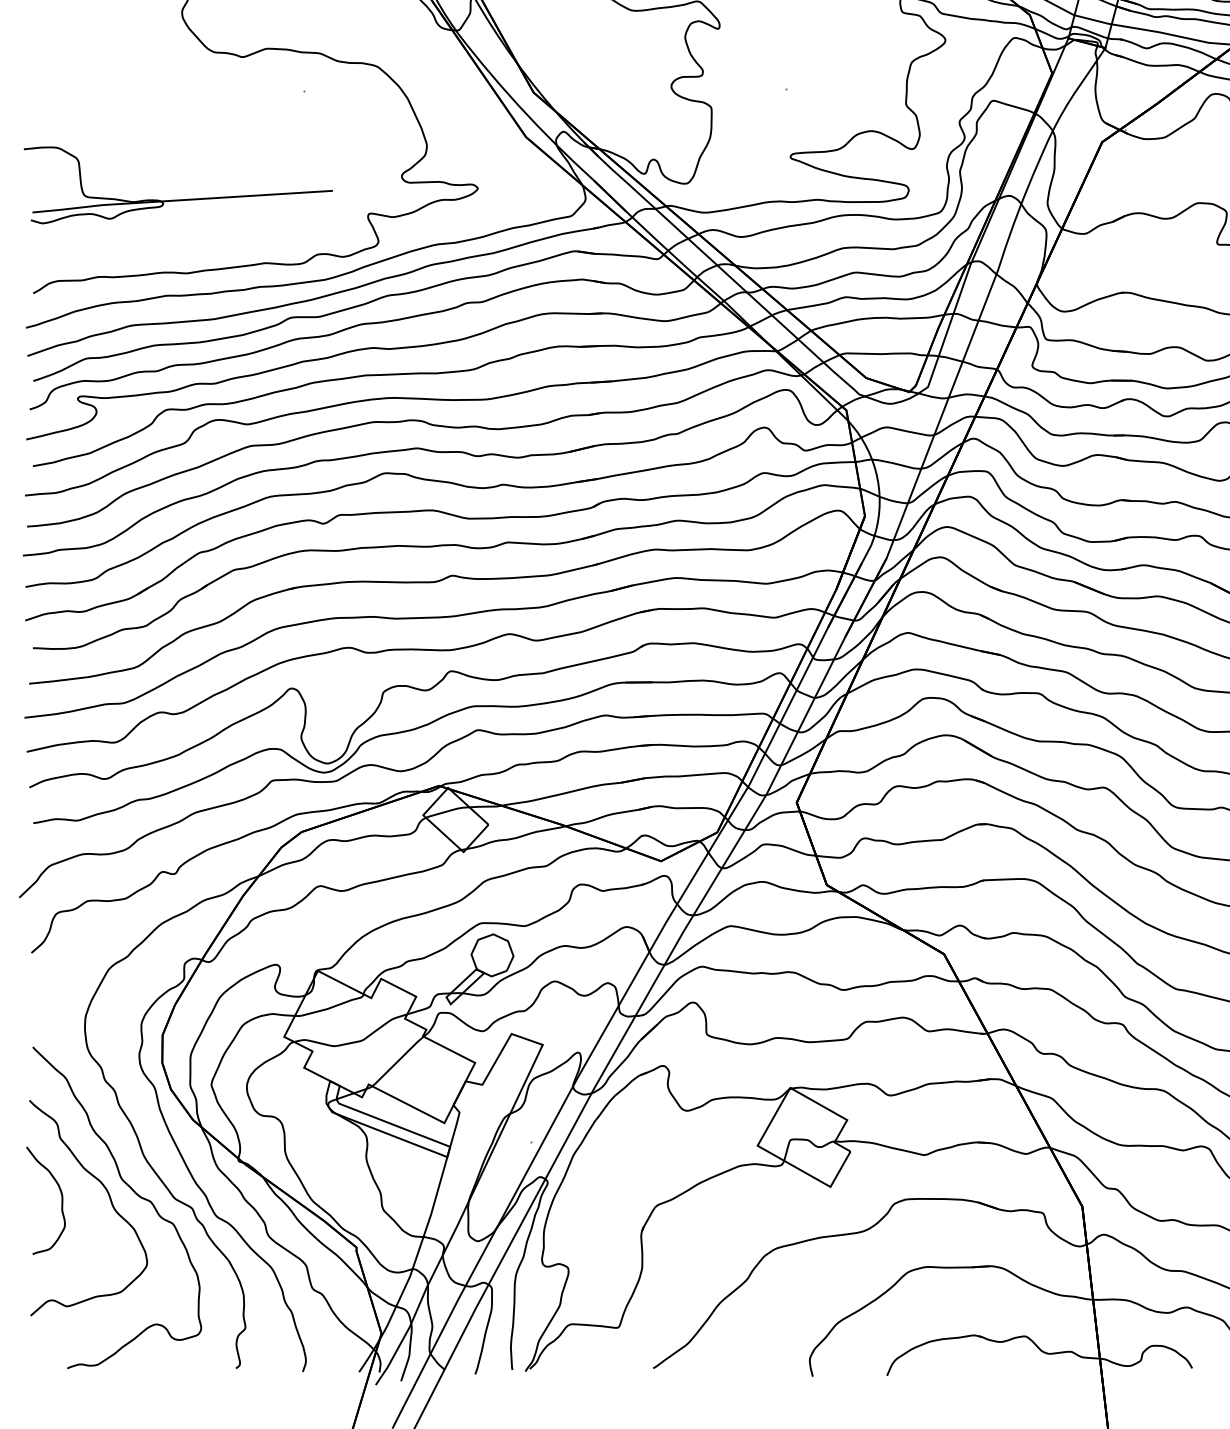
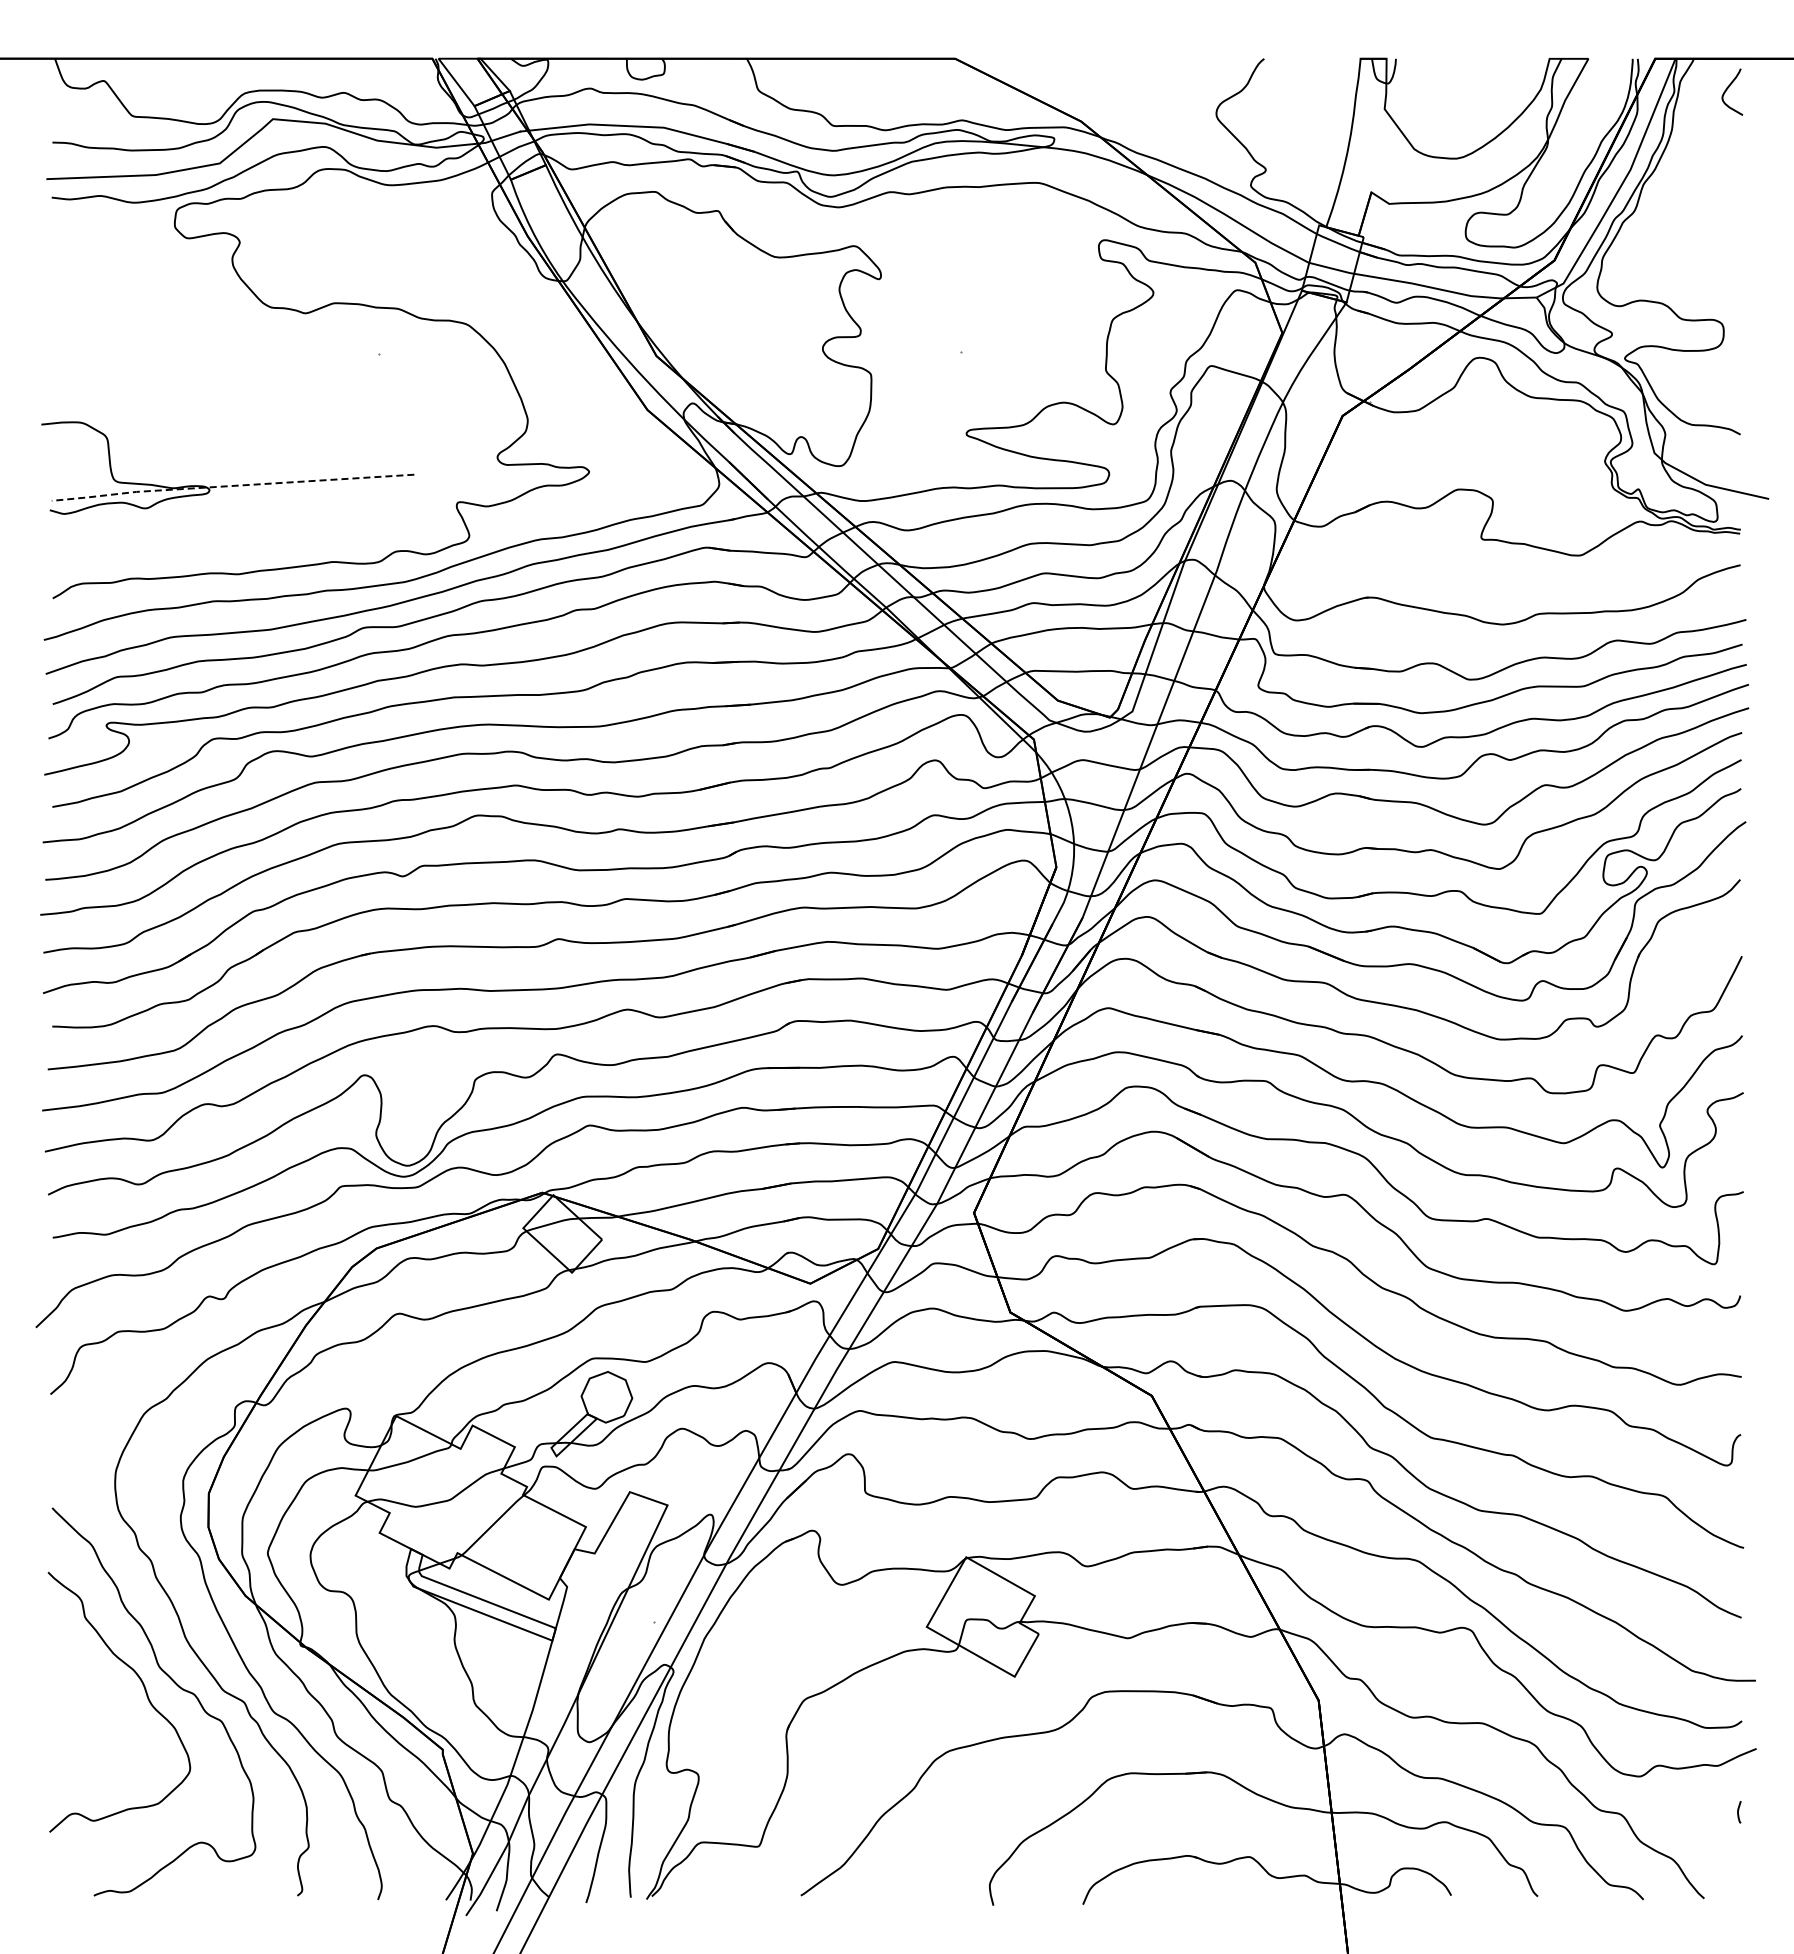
line: (181, 200) -> (231, 486), solid -> dashed
curve: (61, 1204) -> (86, 1697), removed

